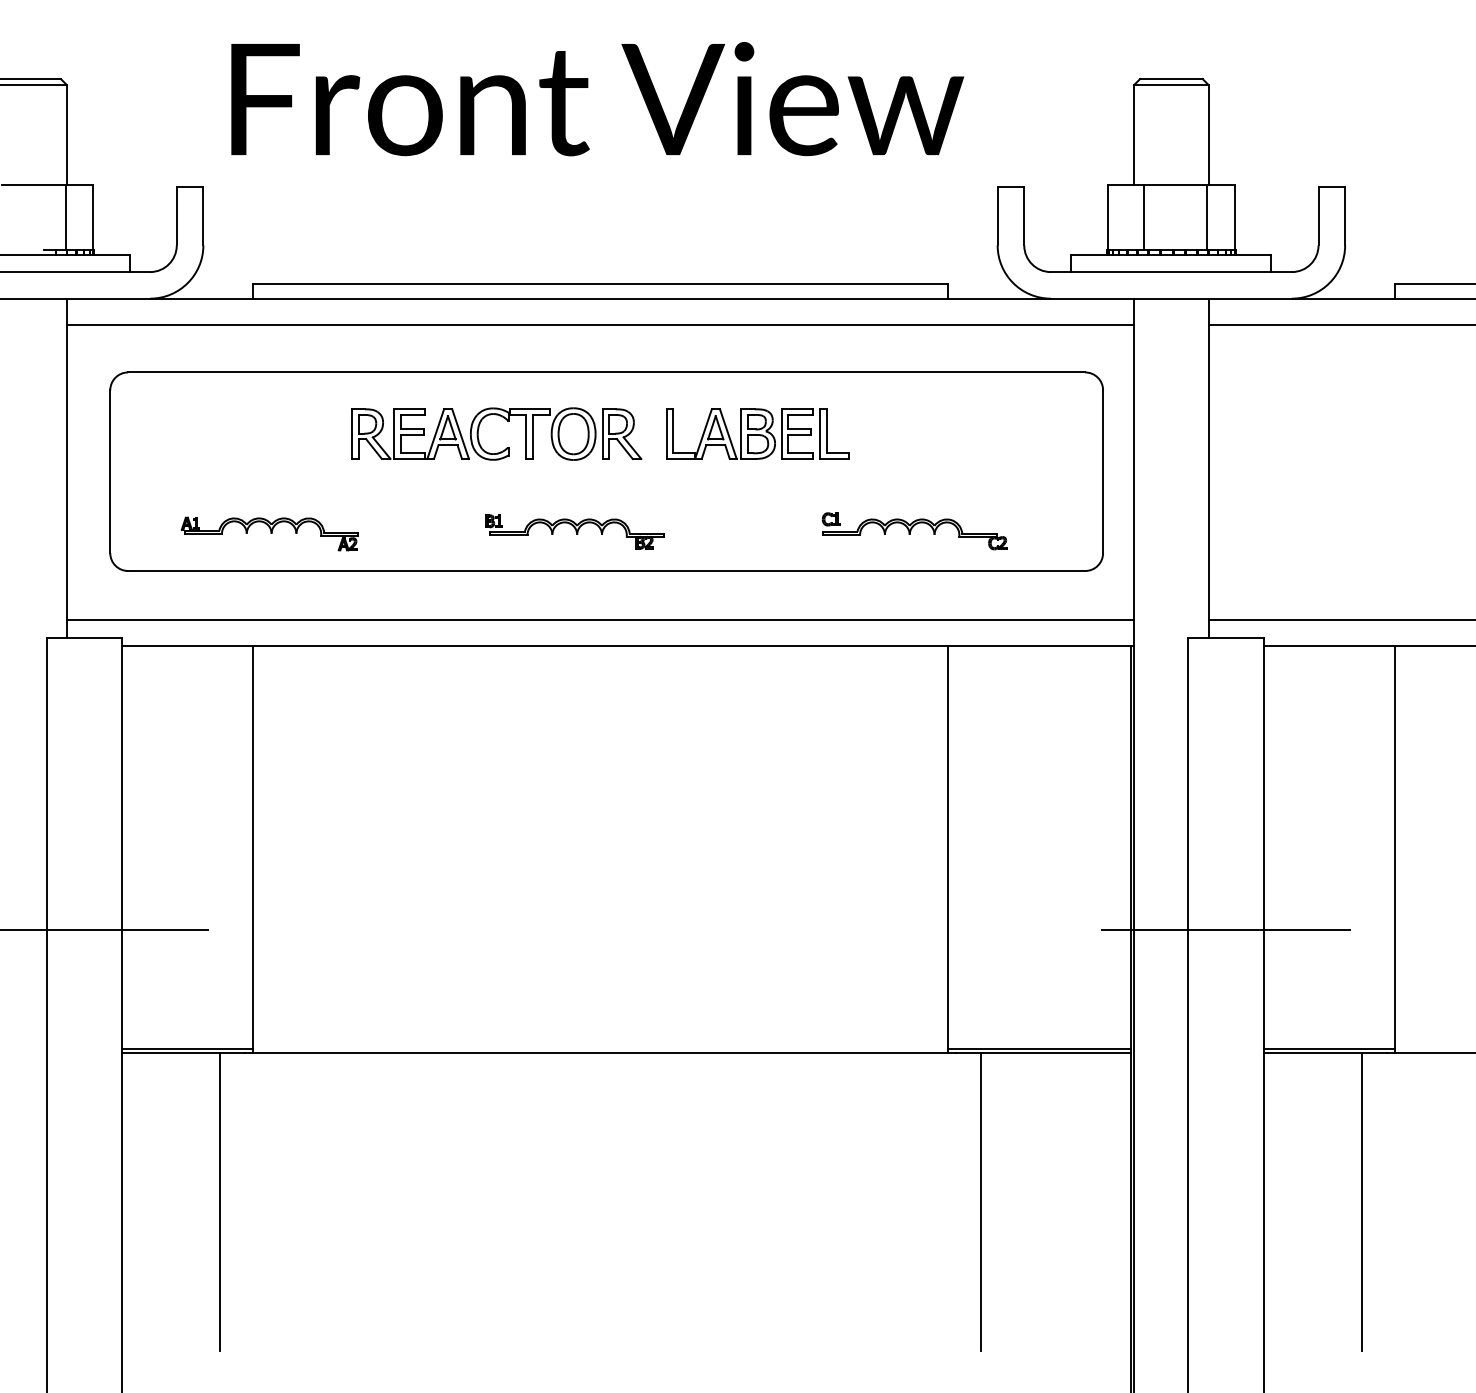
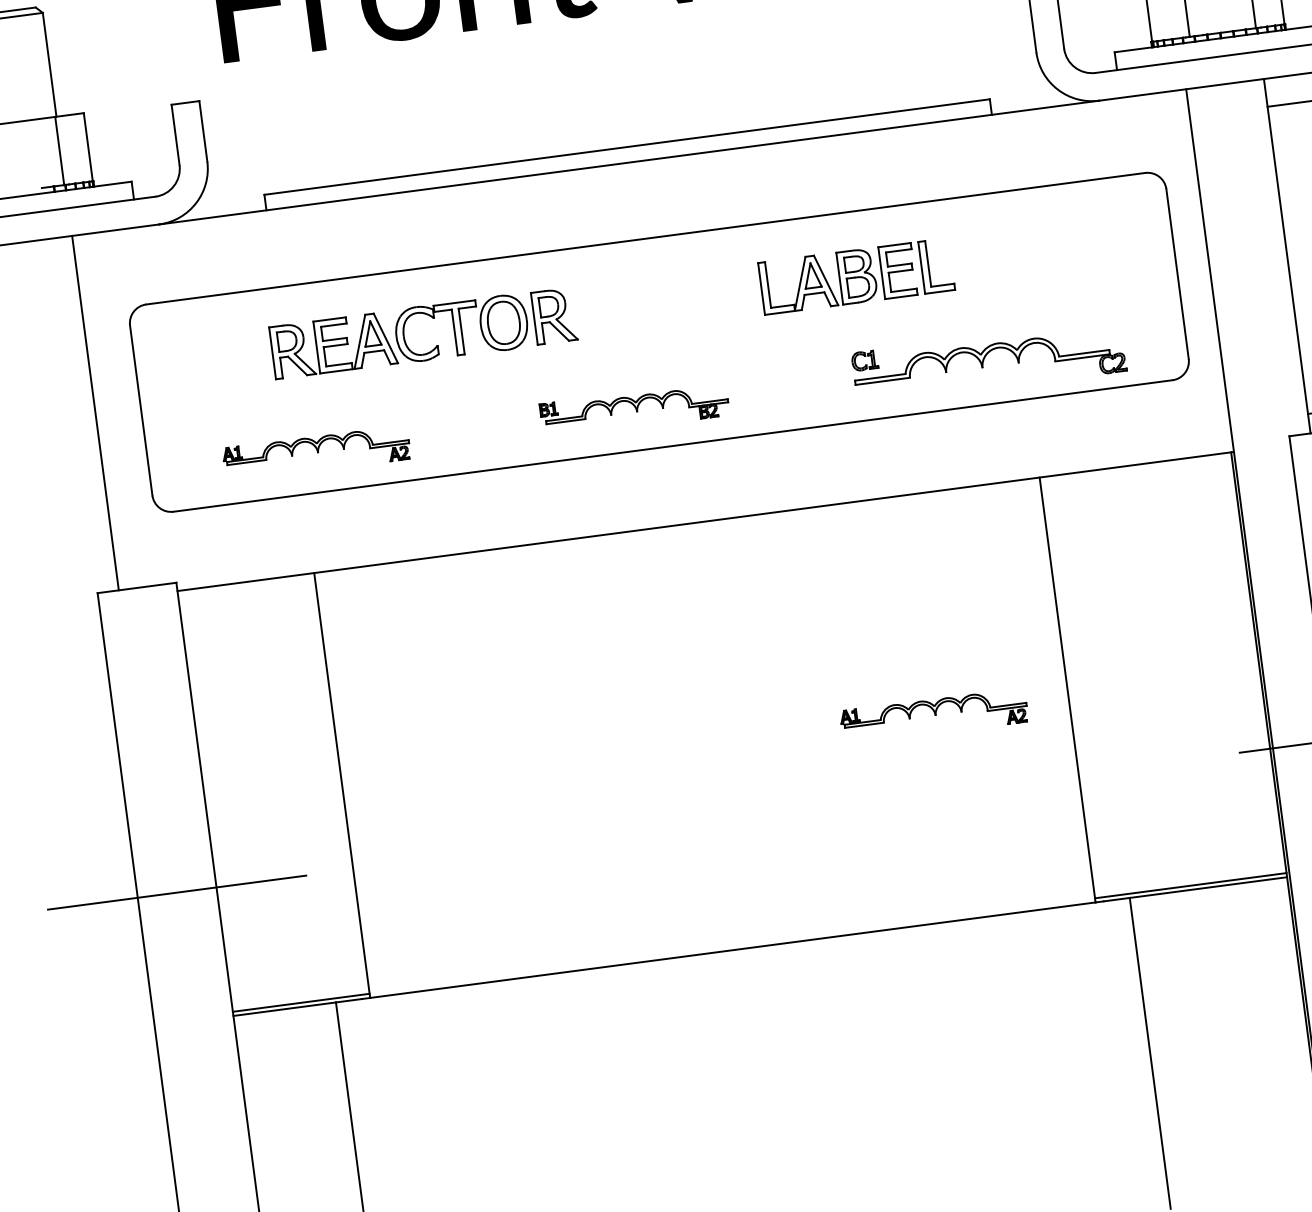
line: (600, 325) -> (632, 190), removed
part: (507, 421) -> (433, 318), moved
part: (757, 433) -> (856, 275), moved
part: (914, 531) -> (988, 362), size x1.4
line: (600, 619) -> (673, 497), removed
part: (818, 857) -> (933, 715), added

